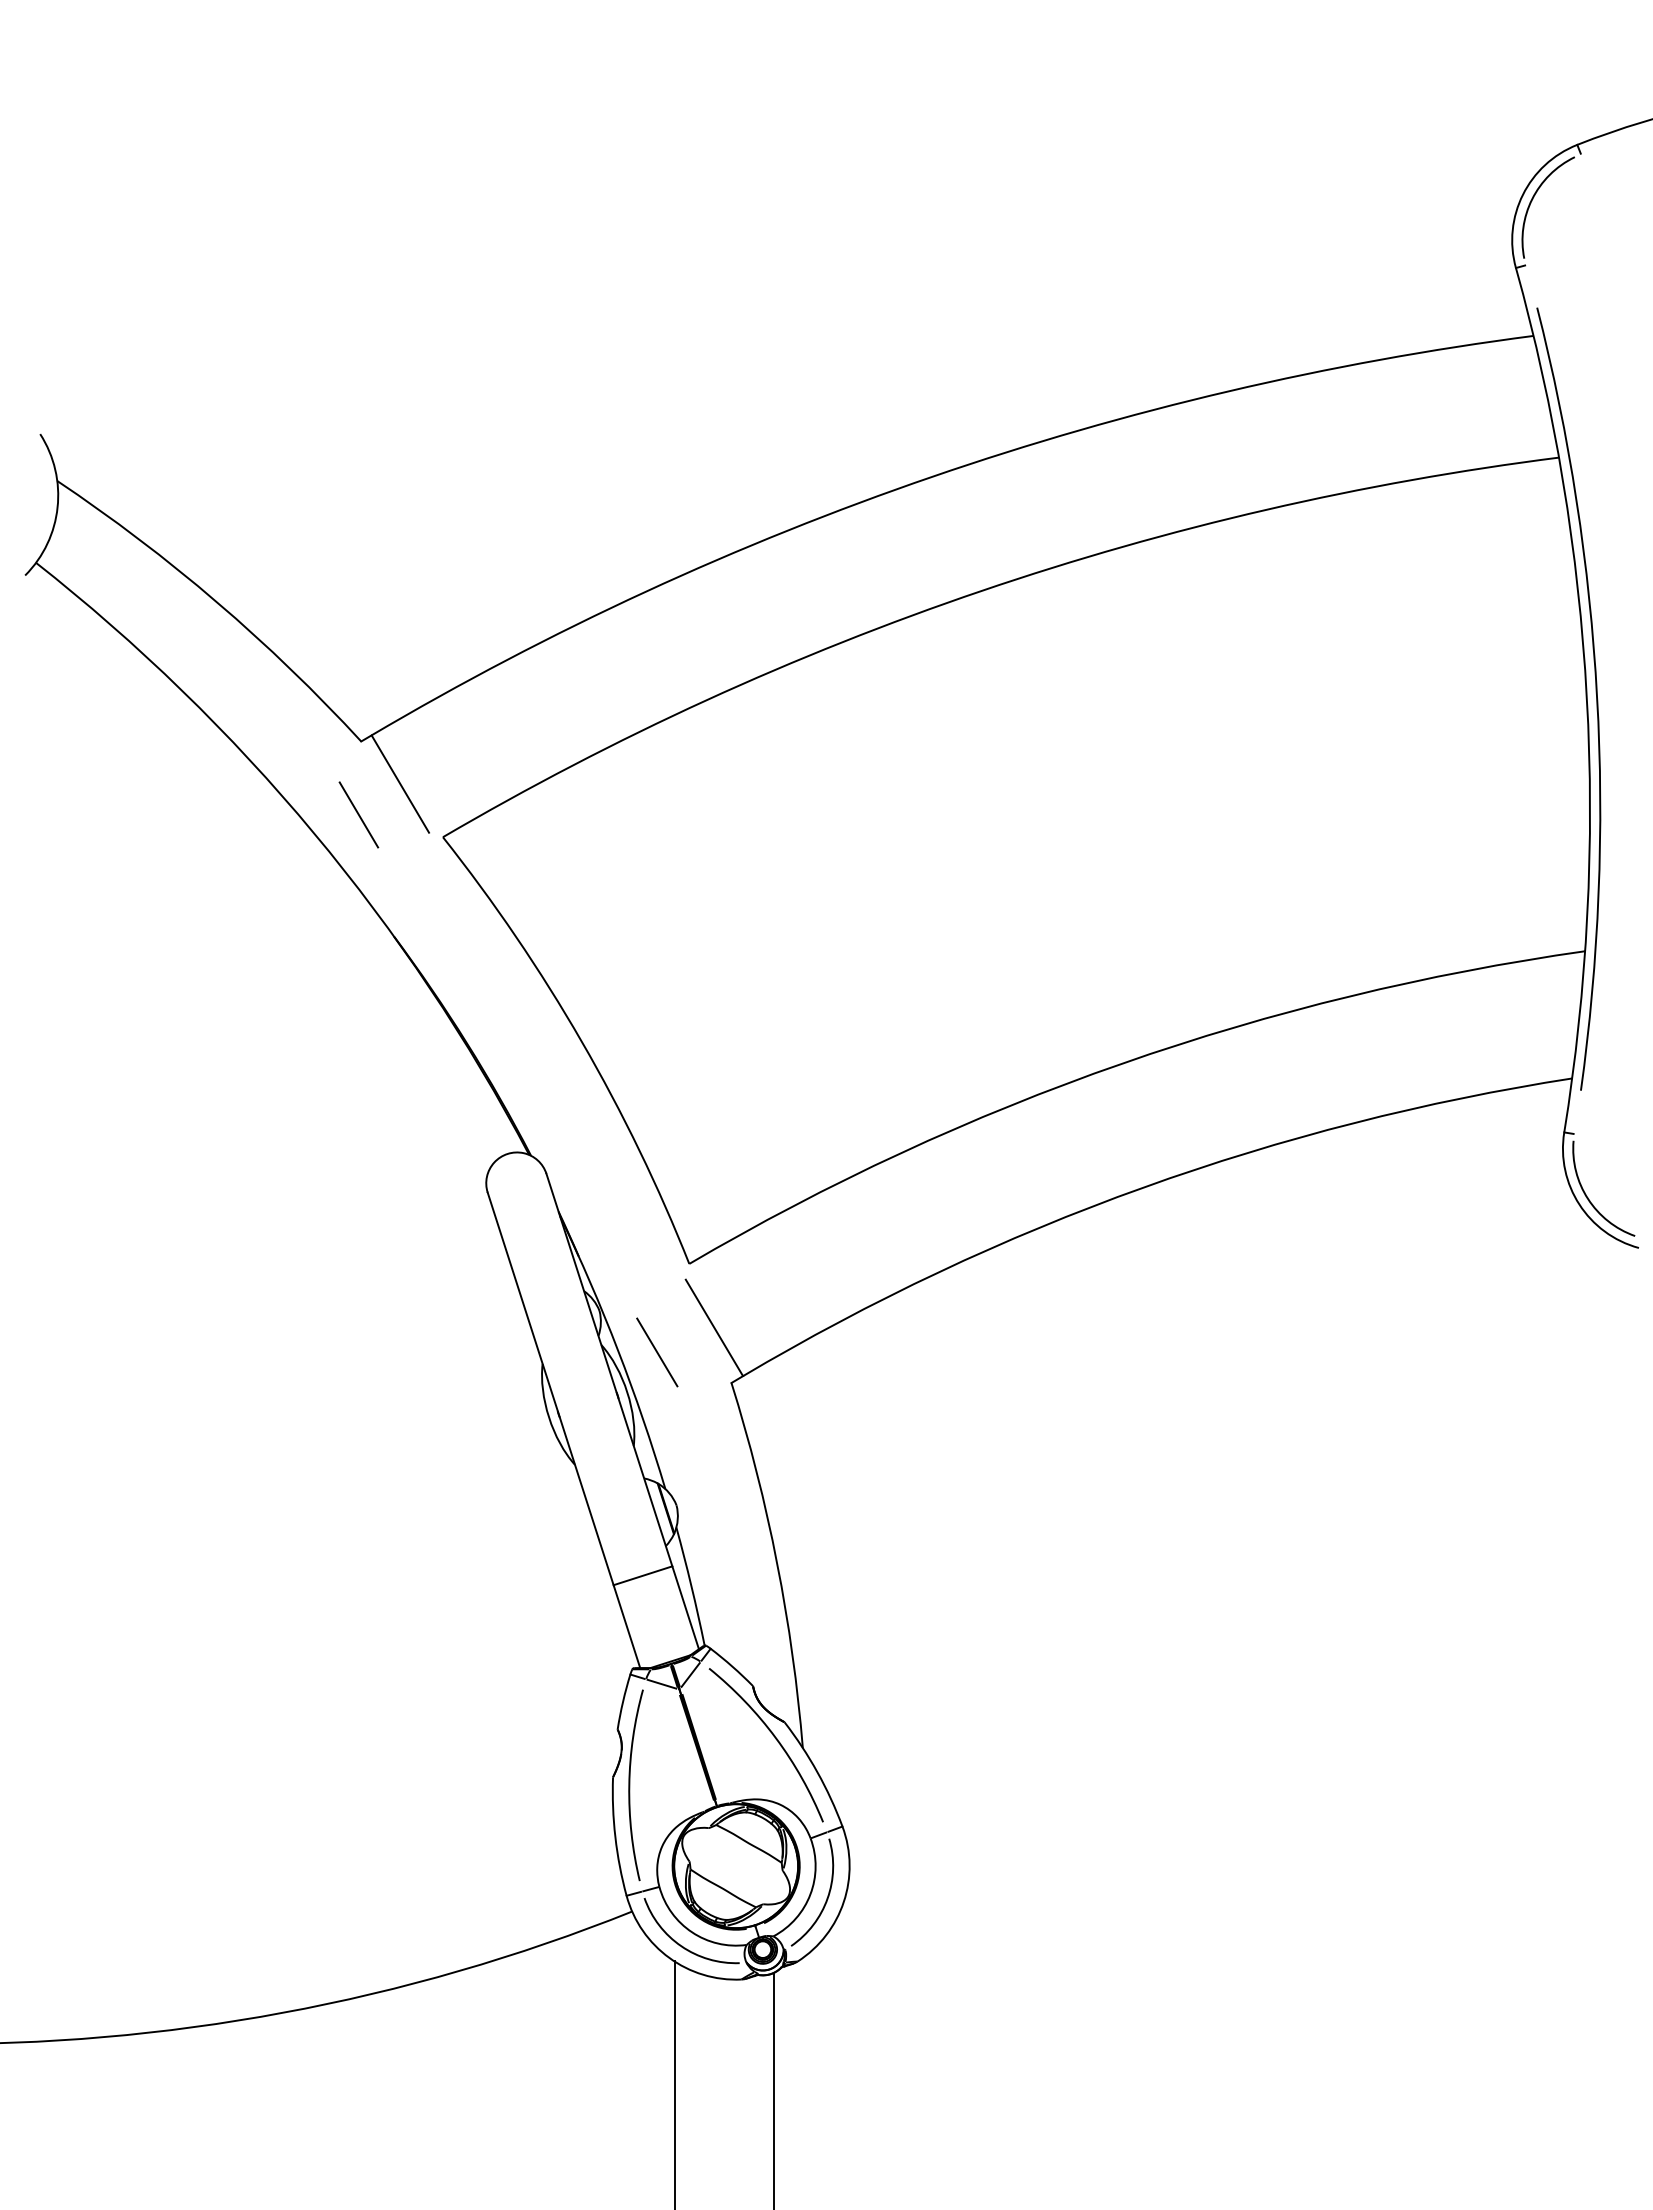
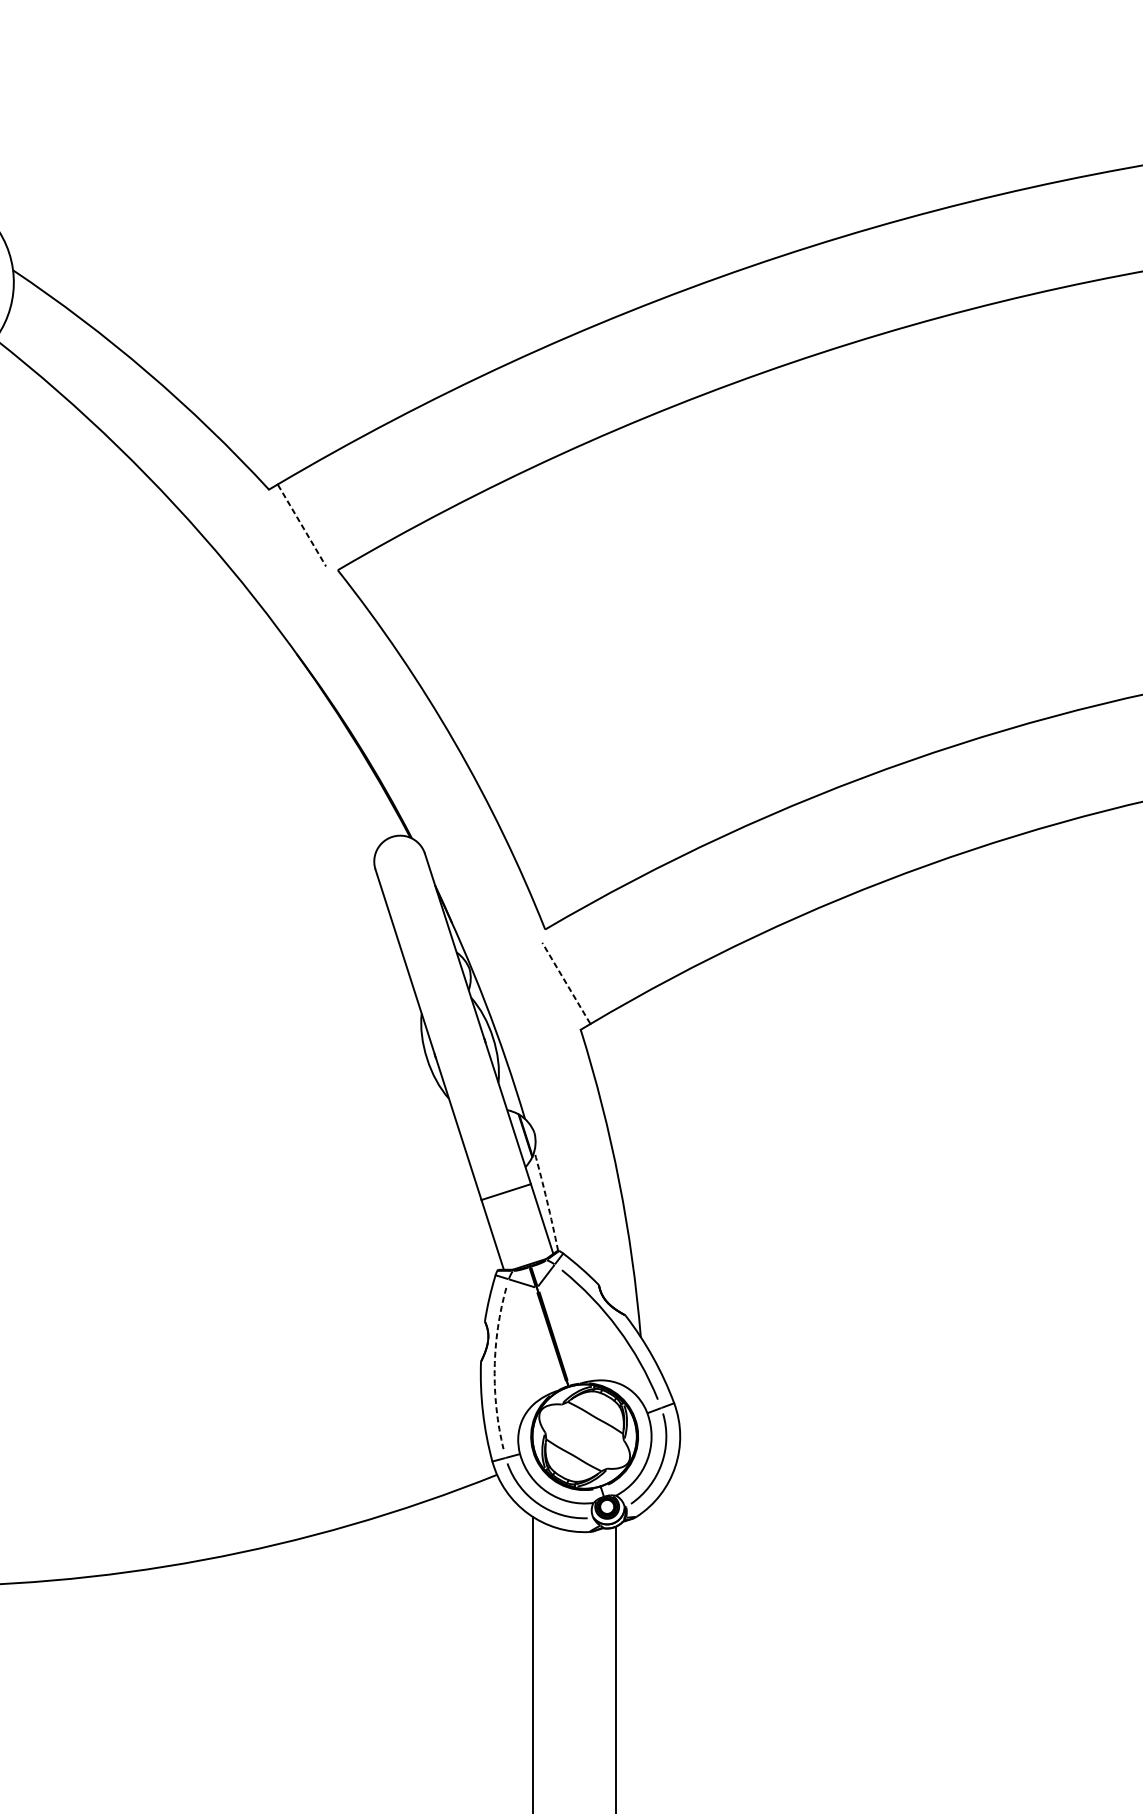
line: (400, 784) -> (302, 525), solid -> dashed
line: (358, 814) -> (266, 551), removed
line: (714, 1327) -> (566, 983), solid -> dashed
line: (657, 1352) -> (518, 1004), removed
arc: (691, 1586) -> (547, 1201), solid -> dashed
arc: (629, 1785) -> (494, 1368), solid -> dashed

